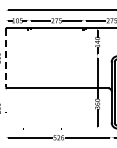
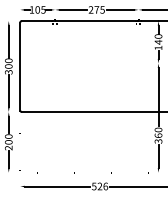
line: (5, 58) -> (19, 66), dashed -> solid

